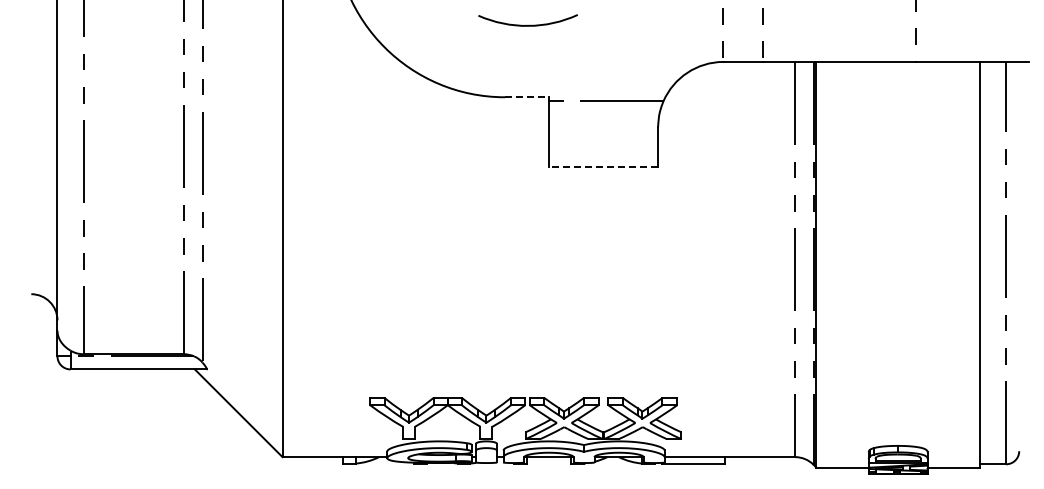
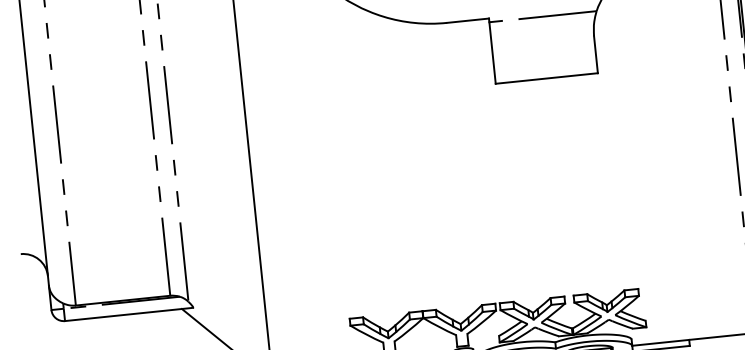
line: (527, 97) -> (468, 20), dashed -> solid
line: (603, 166) -> (546, 78), dashed -> solid

